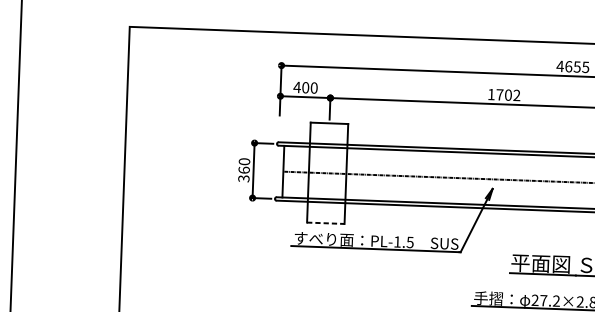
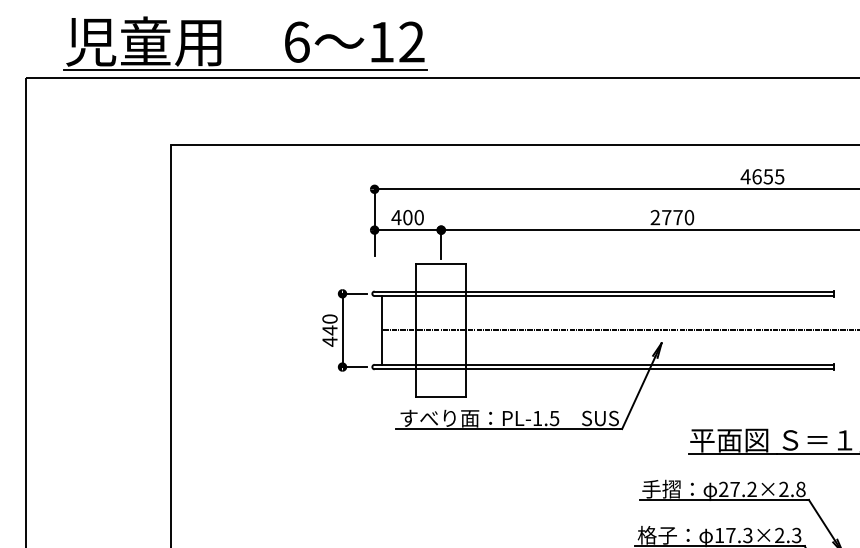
text: (504, 94) -> (672, 217), 1702 -> 2770
text: (243, 174) -> (329, 335), 360 -> 440
line: (326, 223) -> (441, 397), dashed -> solid

